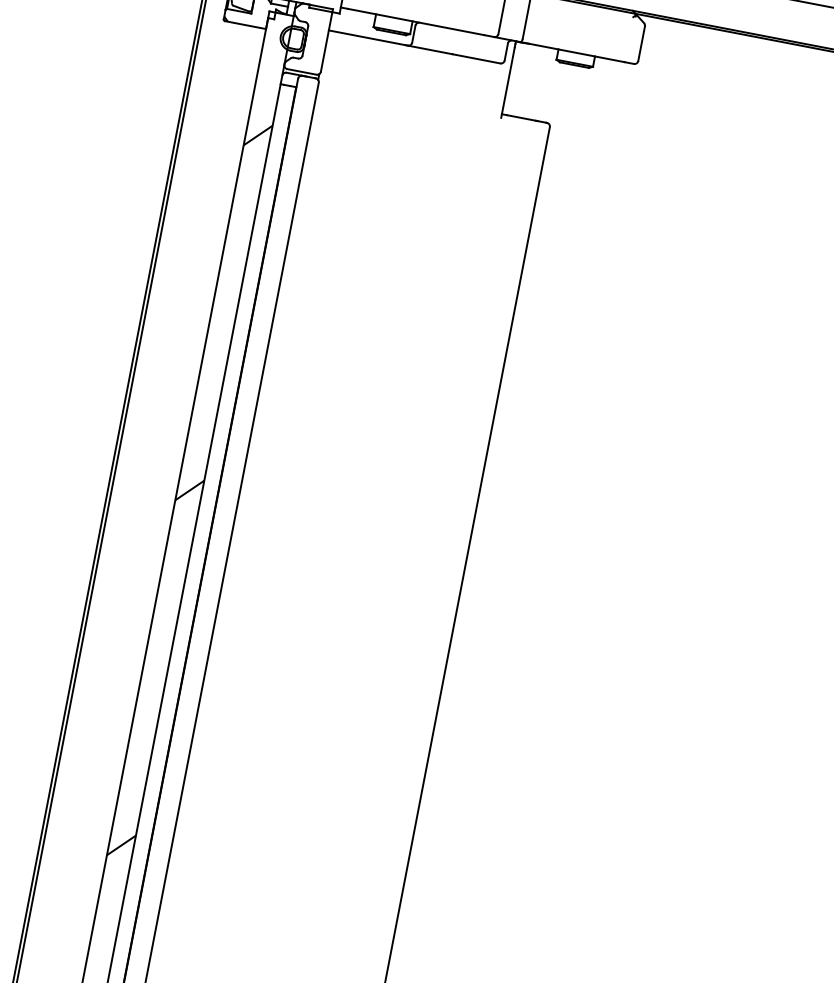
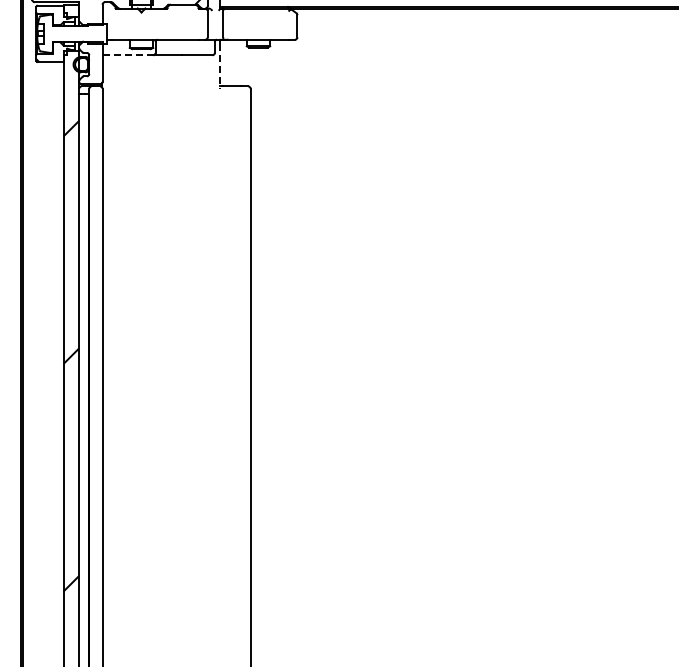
line: (367, 38) -> (127, 55), solid -> dashed
line: (507, 83) -> (219, 66), solid -> dashed

